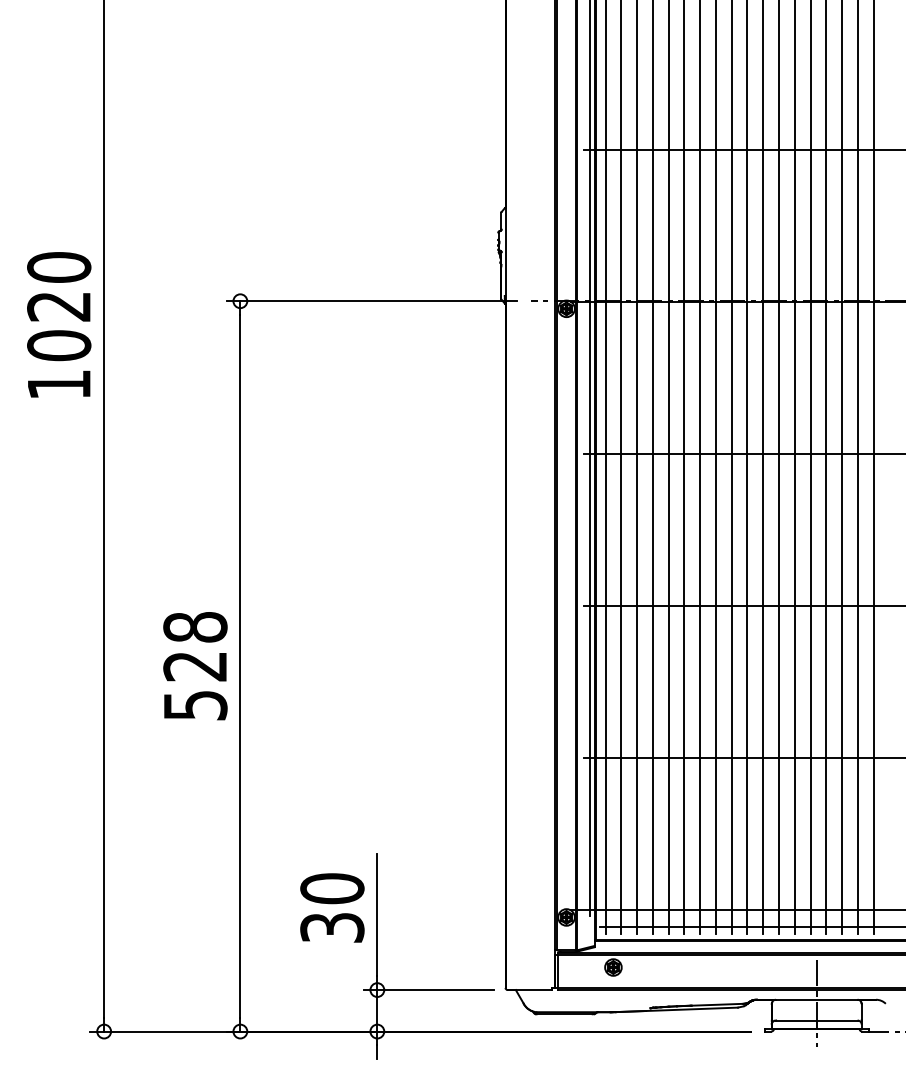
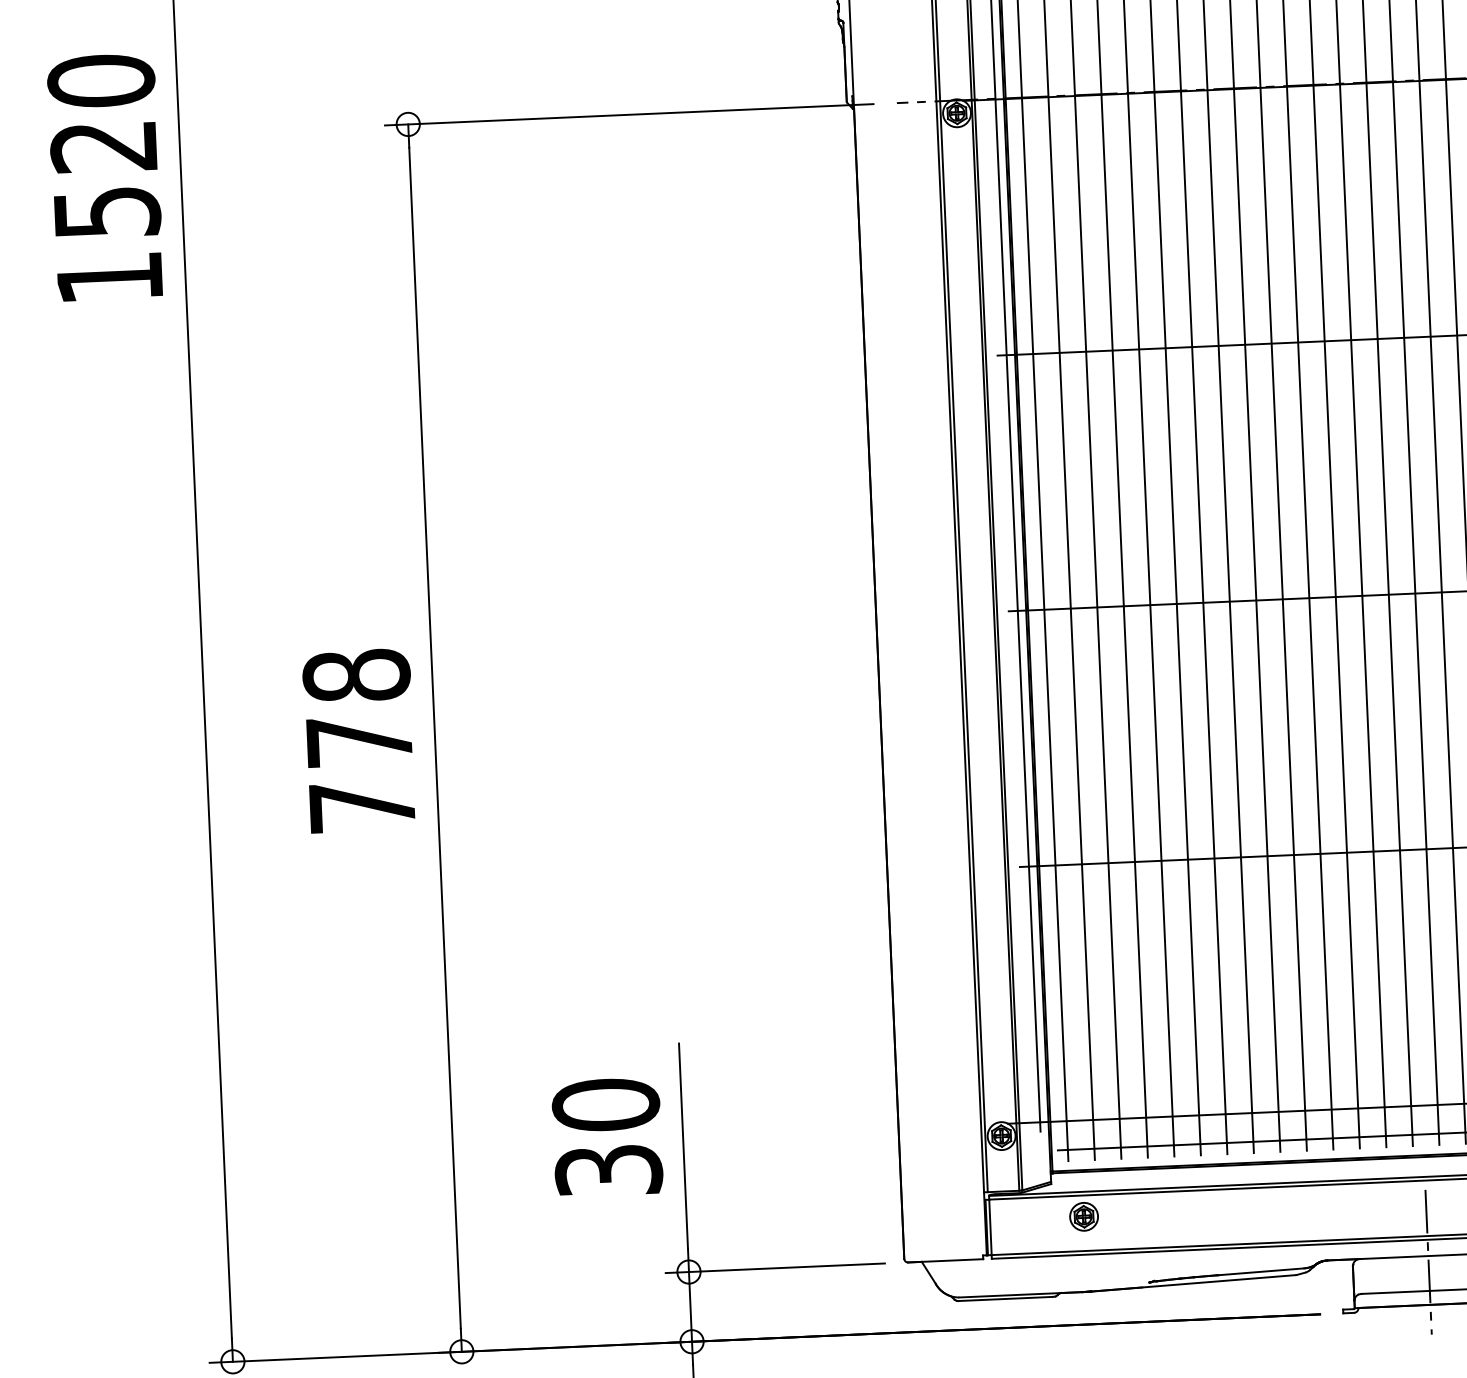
text: (59, 345) -> (107, 212), 1020 -> 1520
text: (195, 686) -> (361, 775), 528 -> 778

